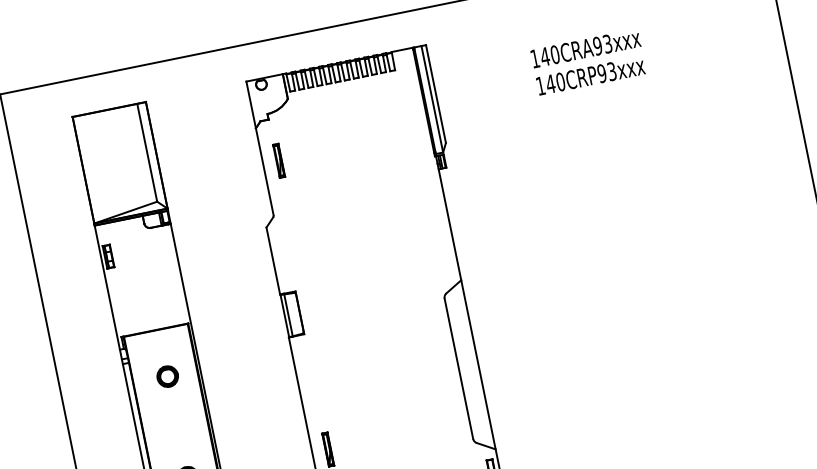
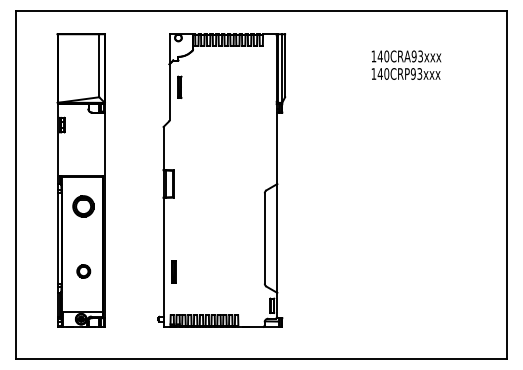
text: (588, 61) -> (406, 64), moved
part: (167, 376) -> (83, 206), size x1.6

